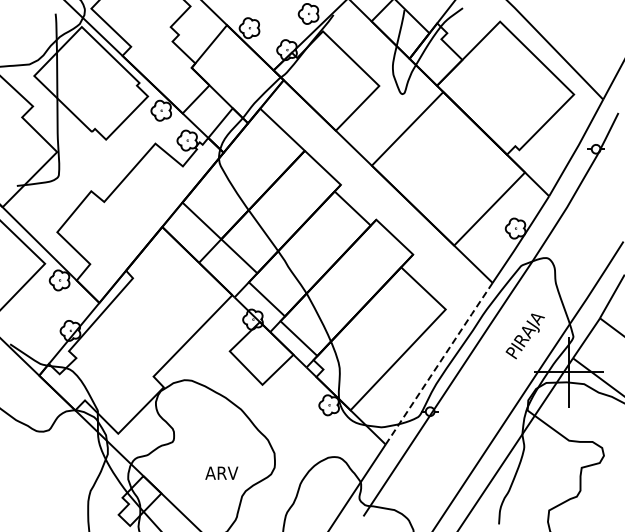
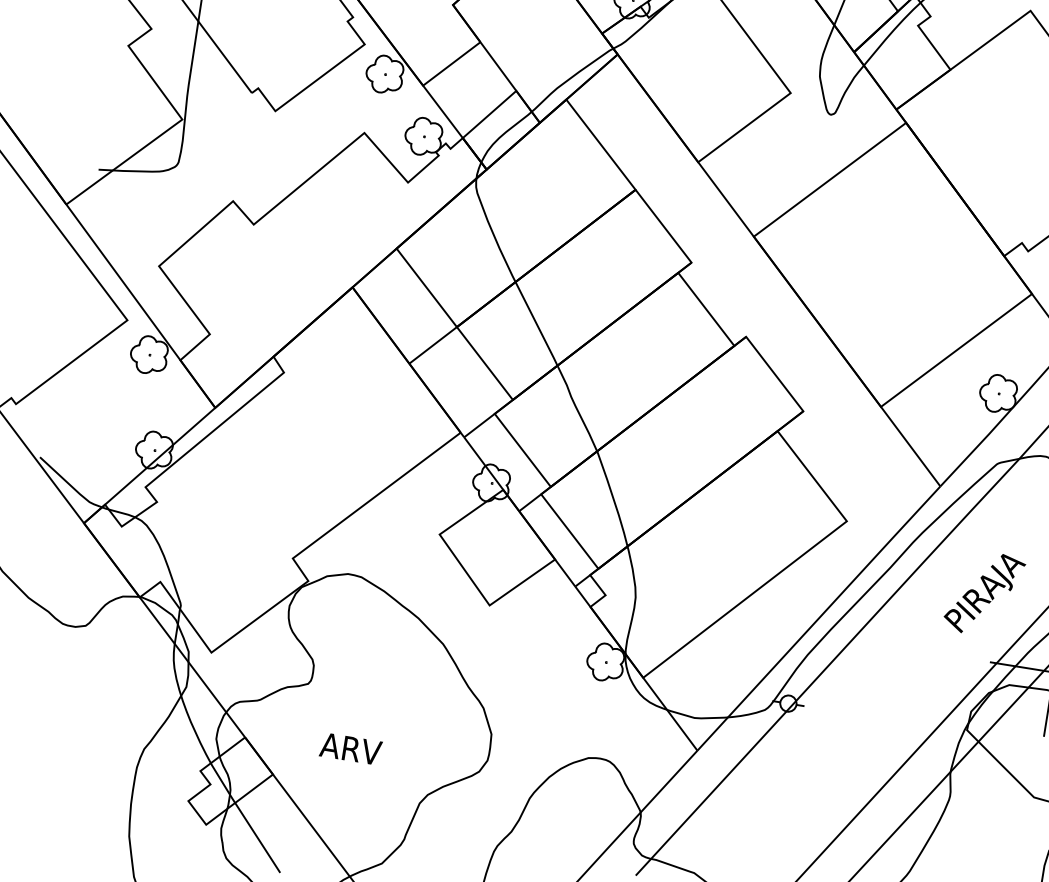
line: (439, 363) -> (819, 618), dashed -> solid
text: (221, 472) -> (350, 747), moved

